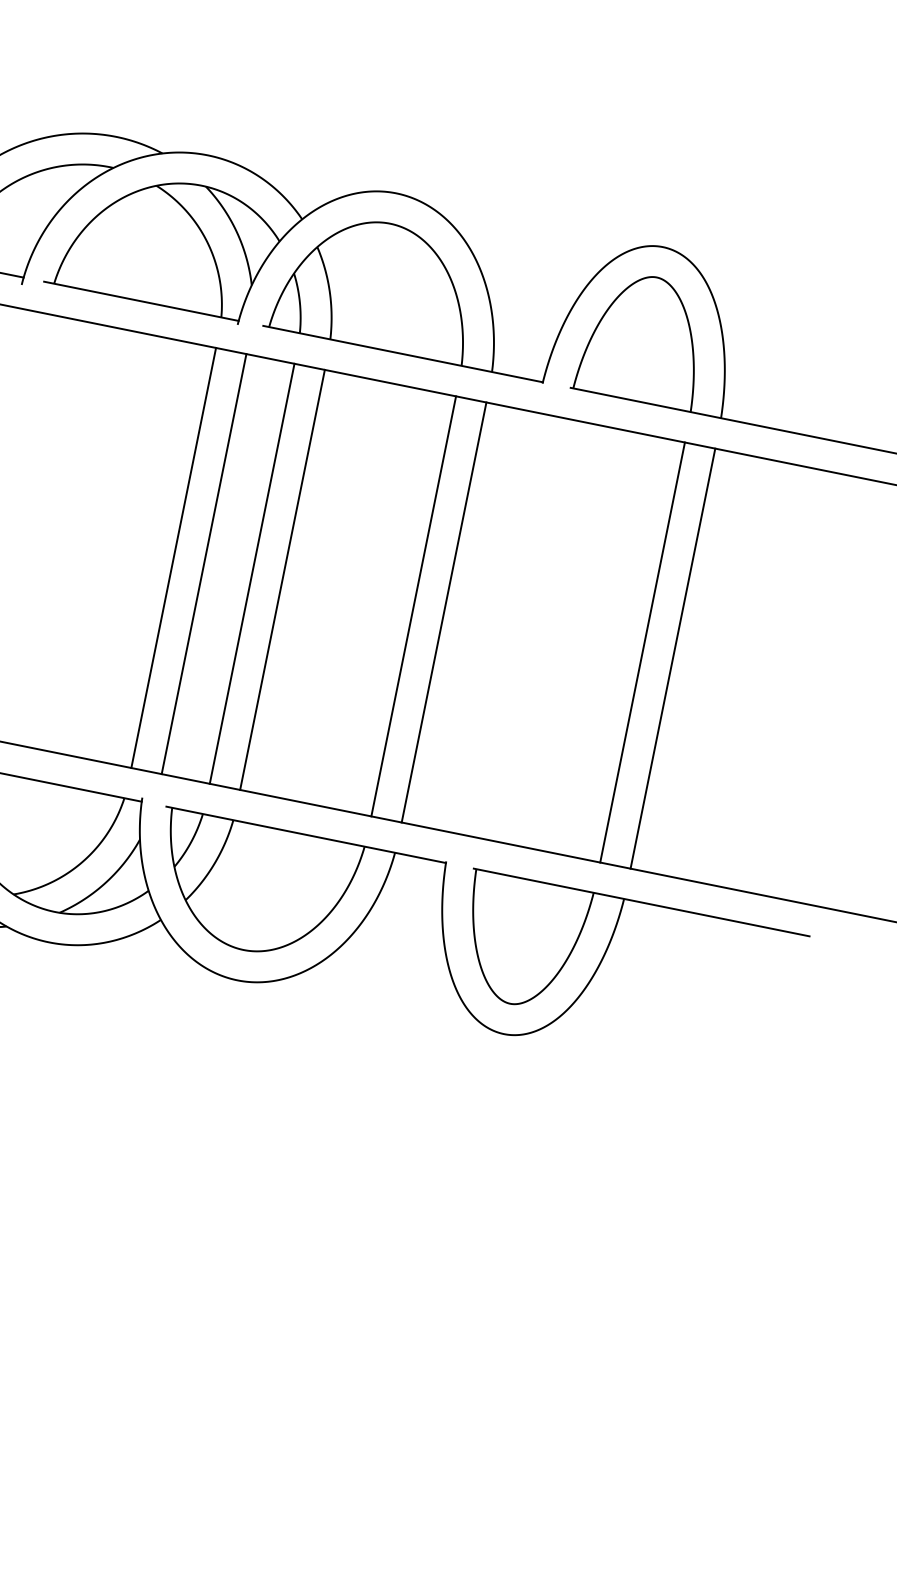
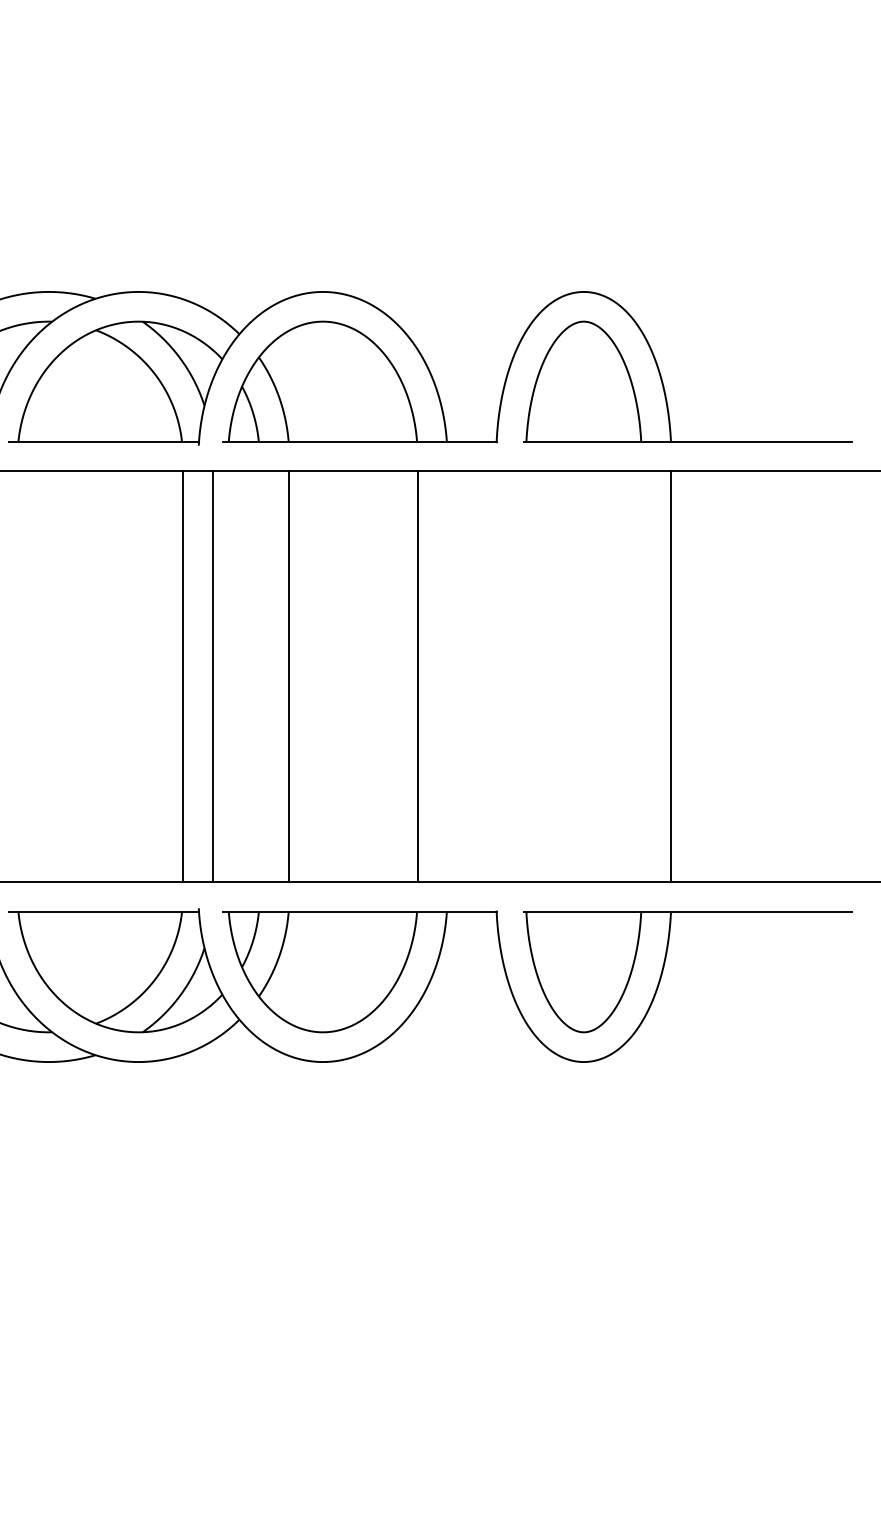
line: (252, 573) -> (259, 676), removed
line: (444, 612) -> (447, 676), removed
line: (642, 652) -> (641, 676), removed

